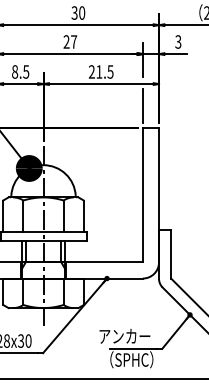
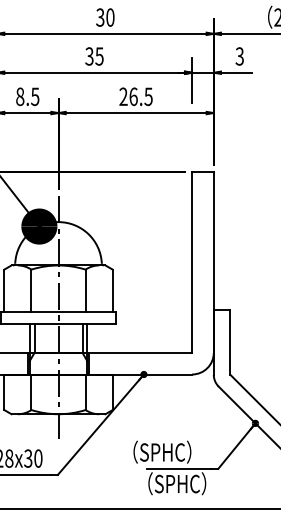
text: (70, 41) -> (94, 55), 27 -> 35
text: (99, 71) -> (133, 96), 21.5 -> 26.5
line: (142, 105) -> (191, 141), removed
text: (124, 335) -> (167, 451), アンカー -> （SPHC）

